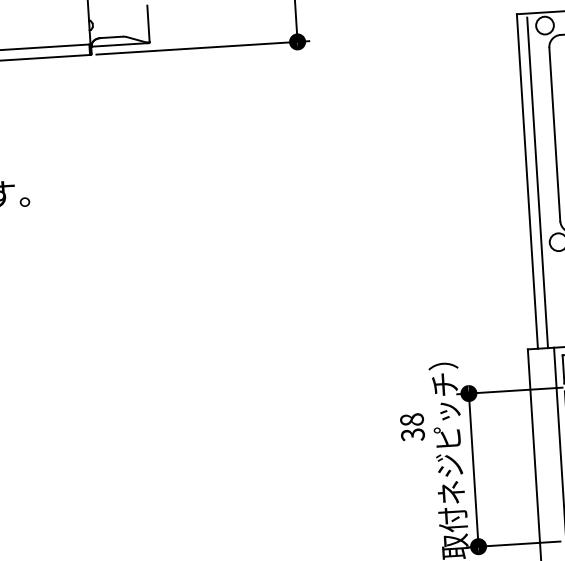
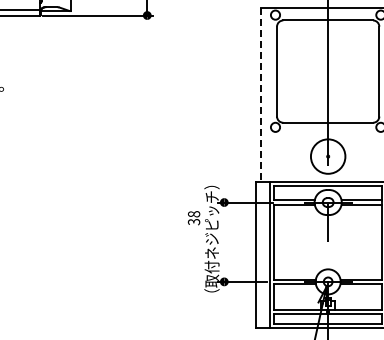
line: (537, 181) -> (266, 95), removed
line: (527, 182) -> (261, 95), solid -> dashed
line: (474, 468) -> (224, 241), removed

